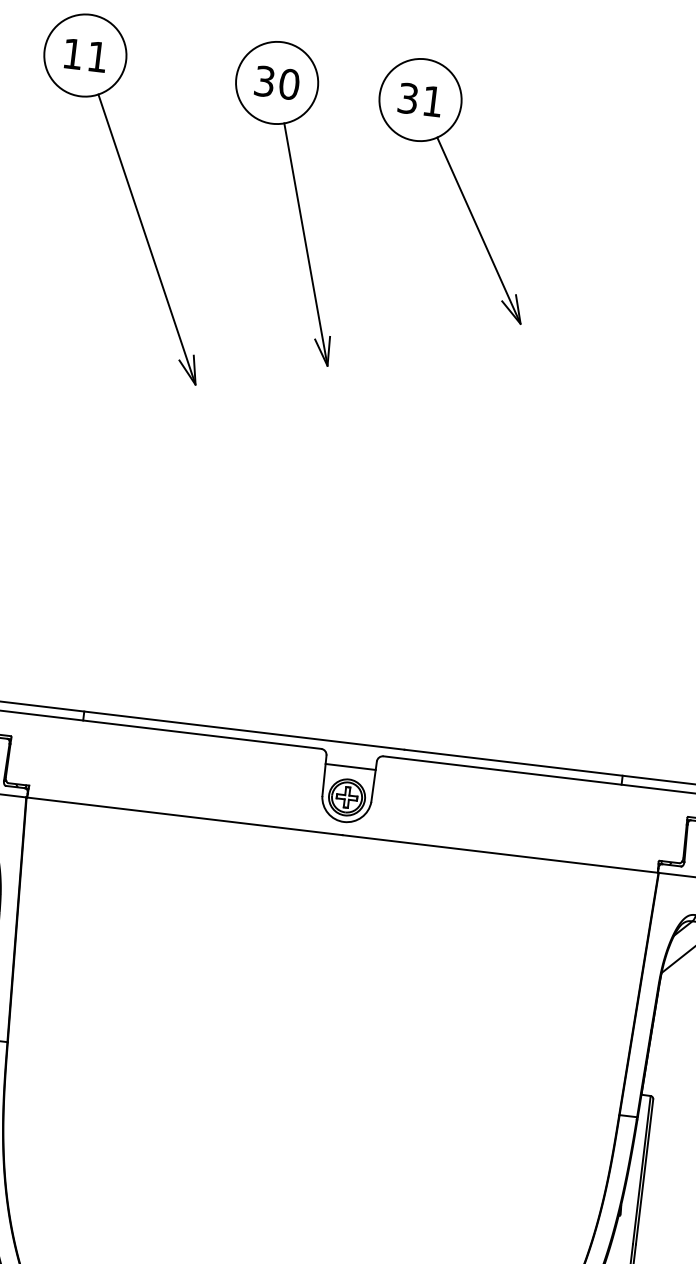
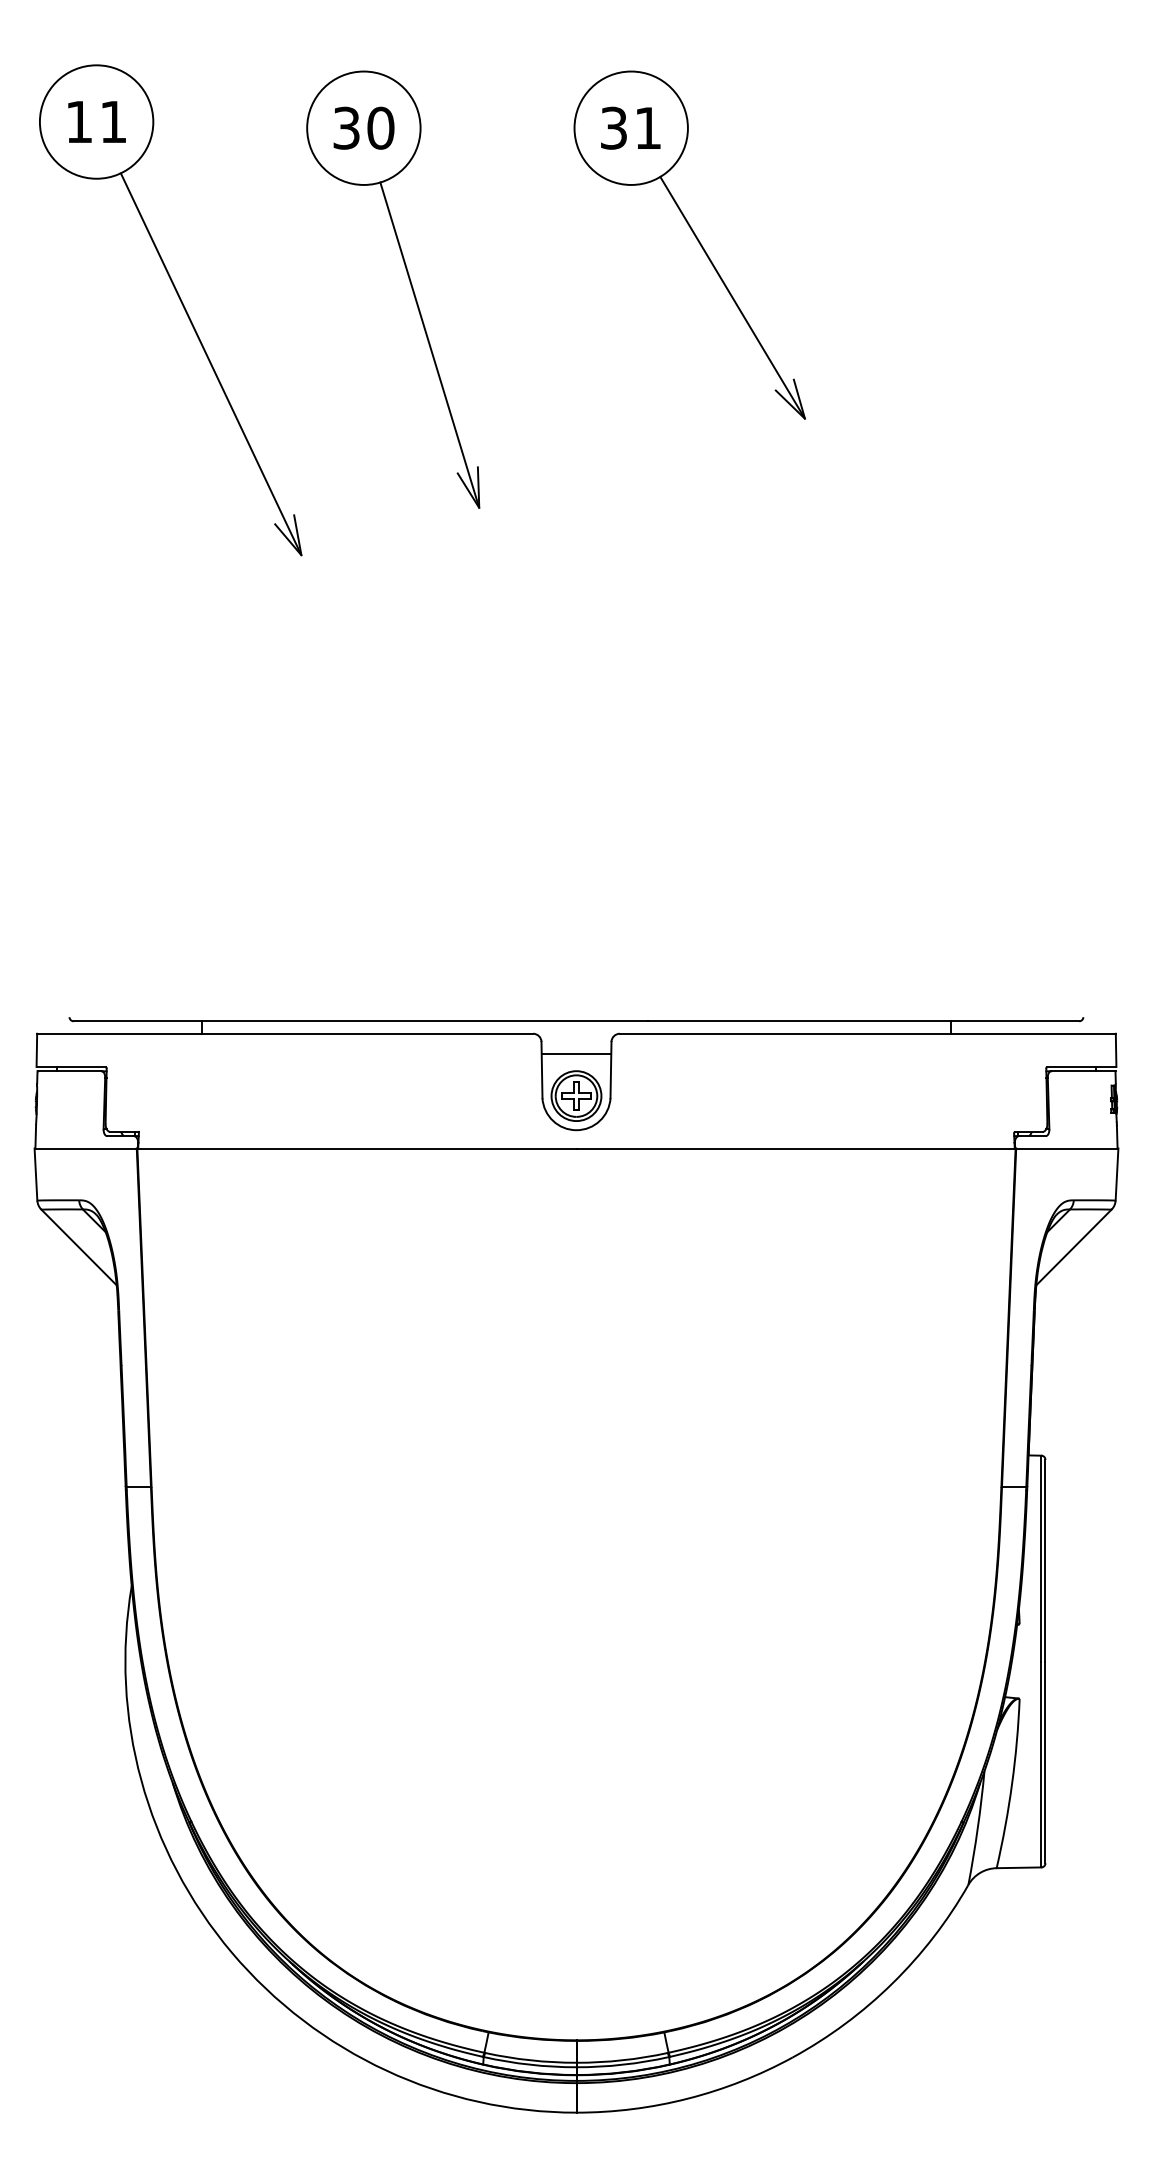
part: (458, 187) -> (697, 241), moved

